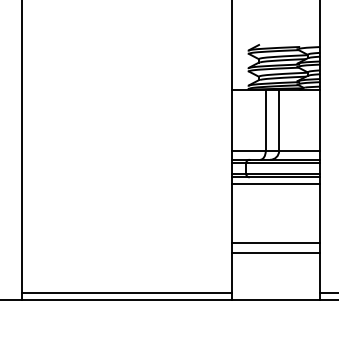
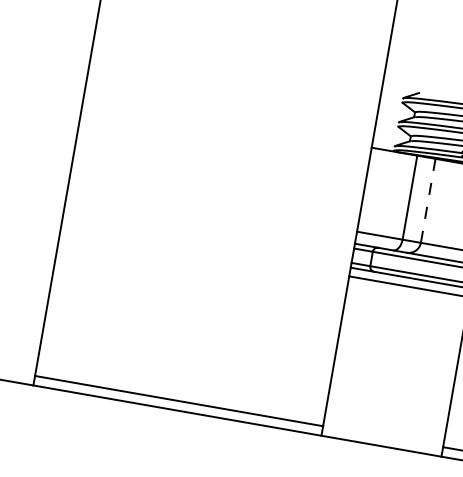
line: (279, 120) -> (428, 201), solid -> dashed
line: (276, 243) -> (395, 368), removed
line: (276, 252) -> (393, 380), removed

